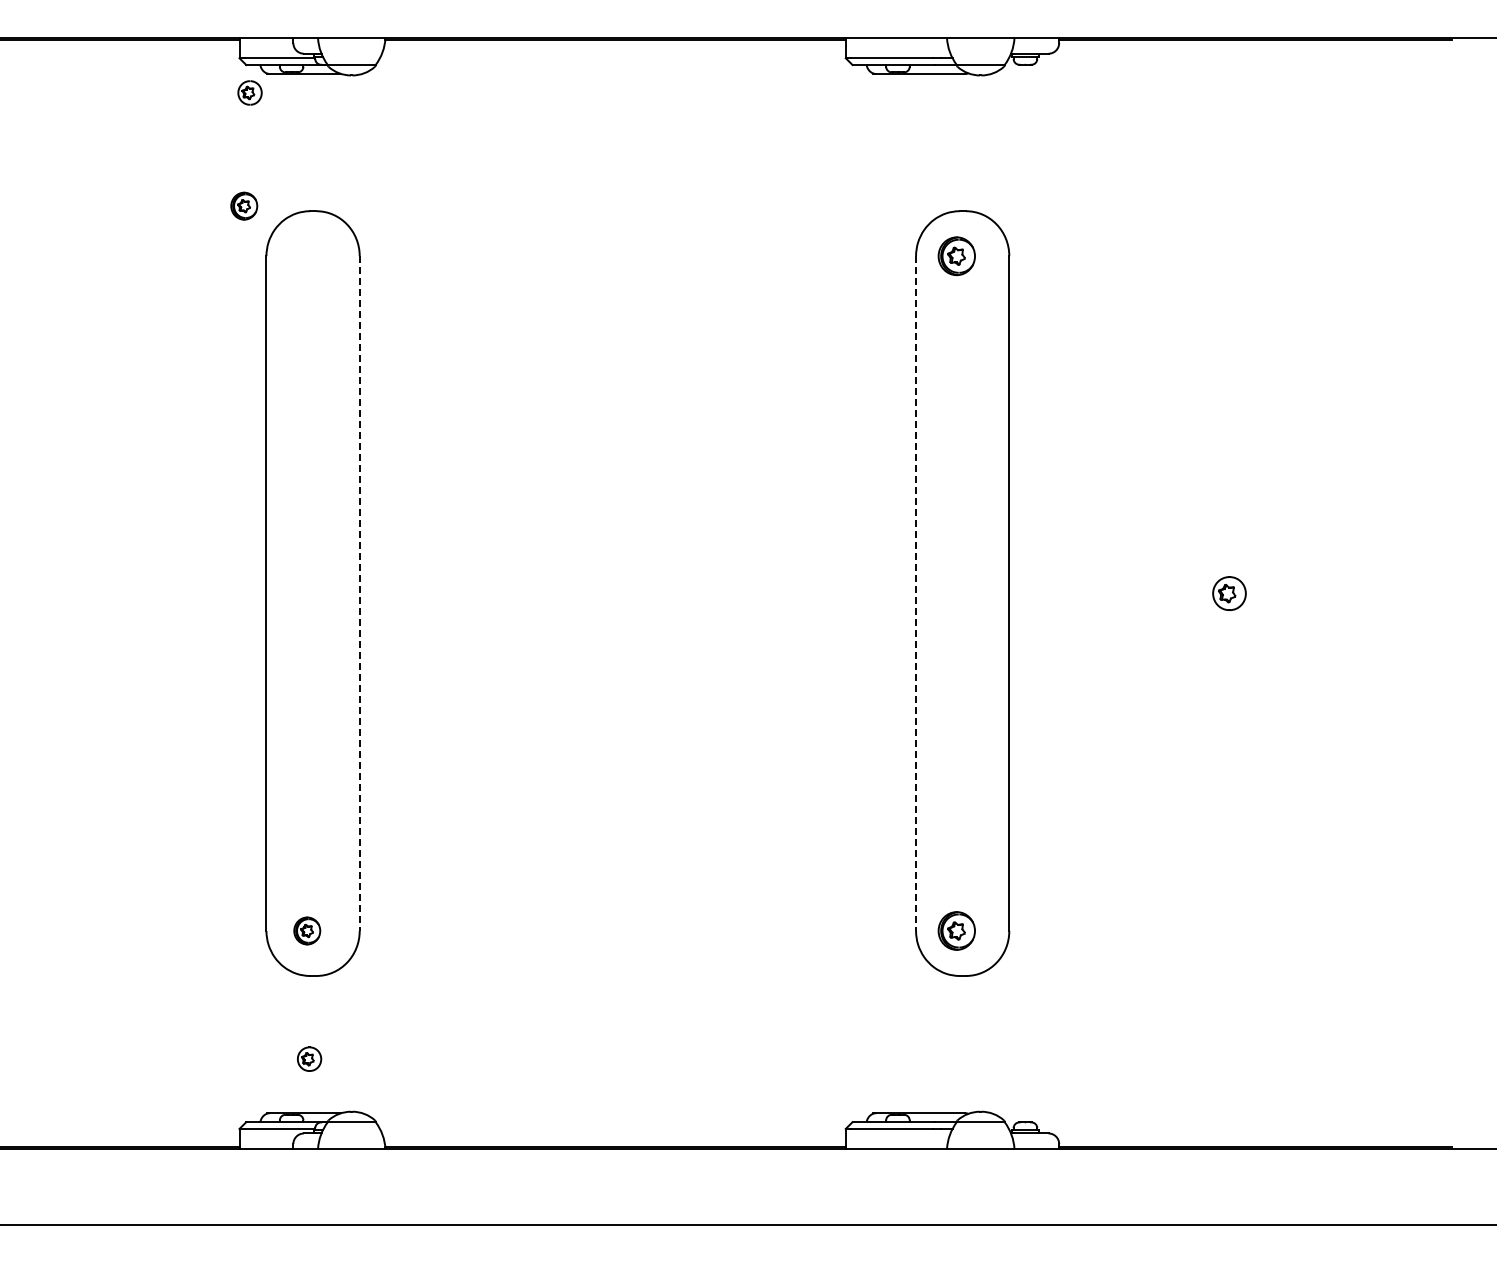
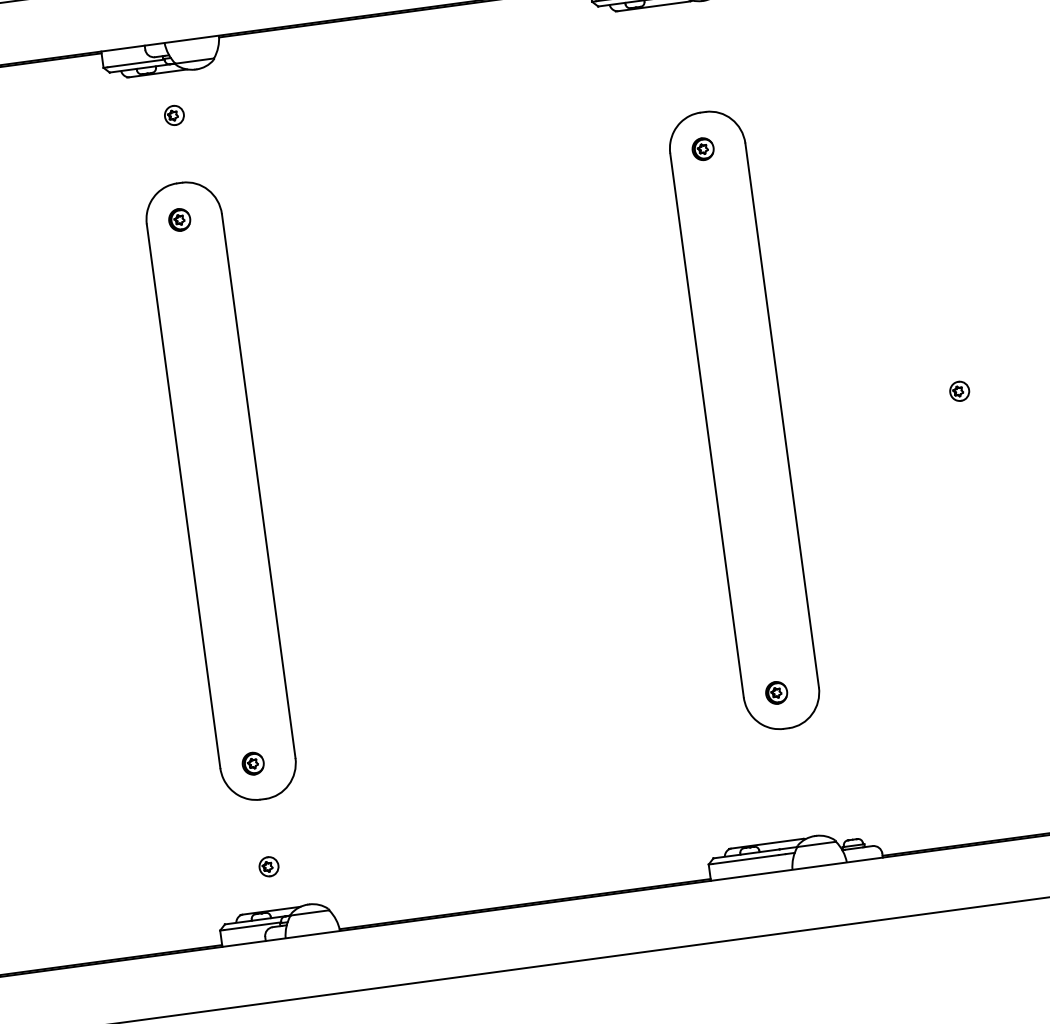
part: (249, 92) -> (173, 115), moved
part: (244, 205) -> (179, 219), moved
part: (956, 255) -> (702, 148), size x0.71
part: (1229, 593) -> (959, 391), size x0.71
line: (359, 594) -> (258, 486), dashed -> solid
line: (916, 594) -> (707, 426), dashed -> solid
part: (956, 930) -> (776, 692), size x0.71

